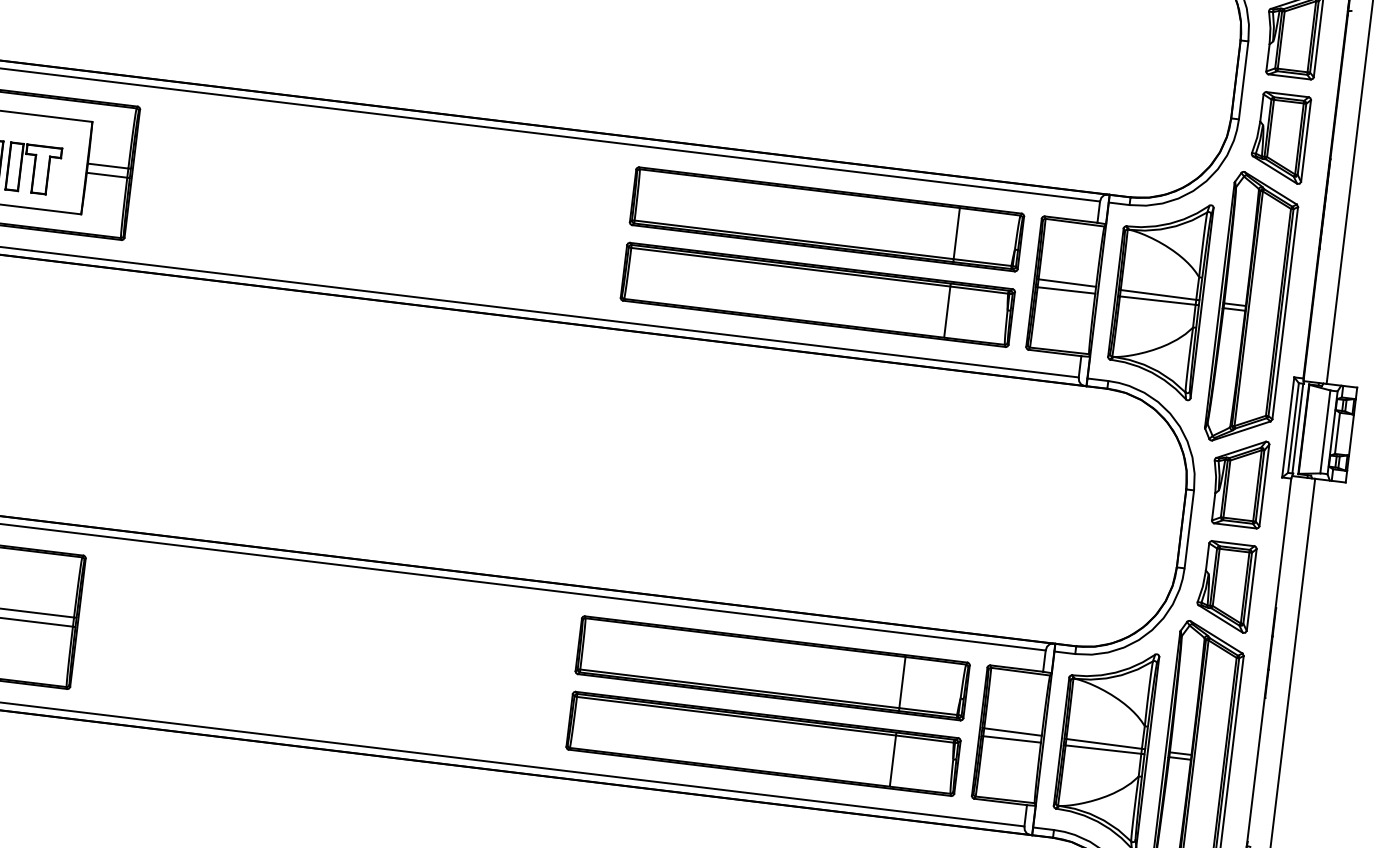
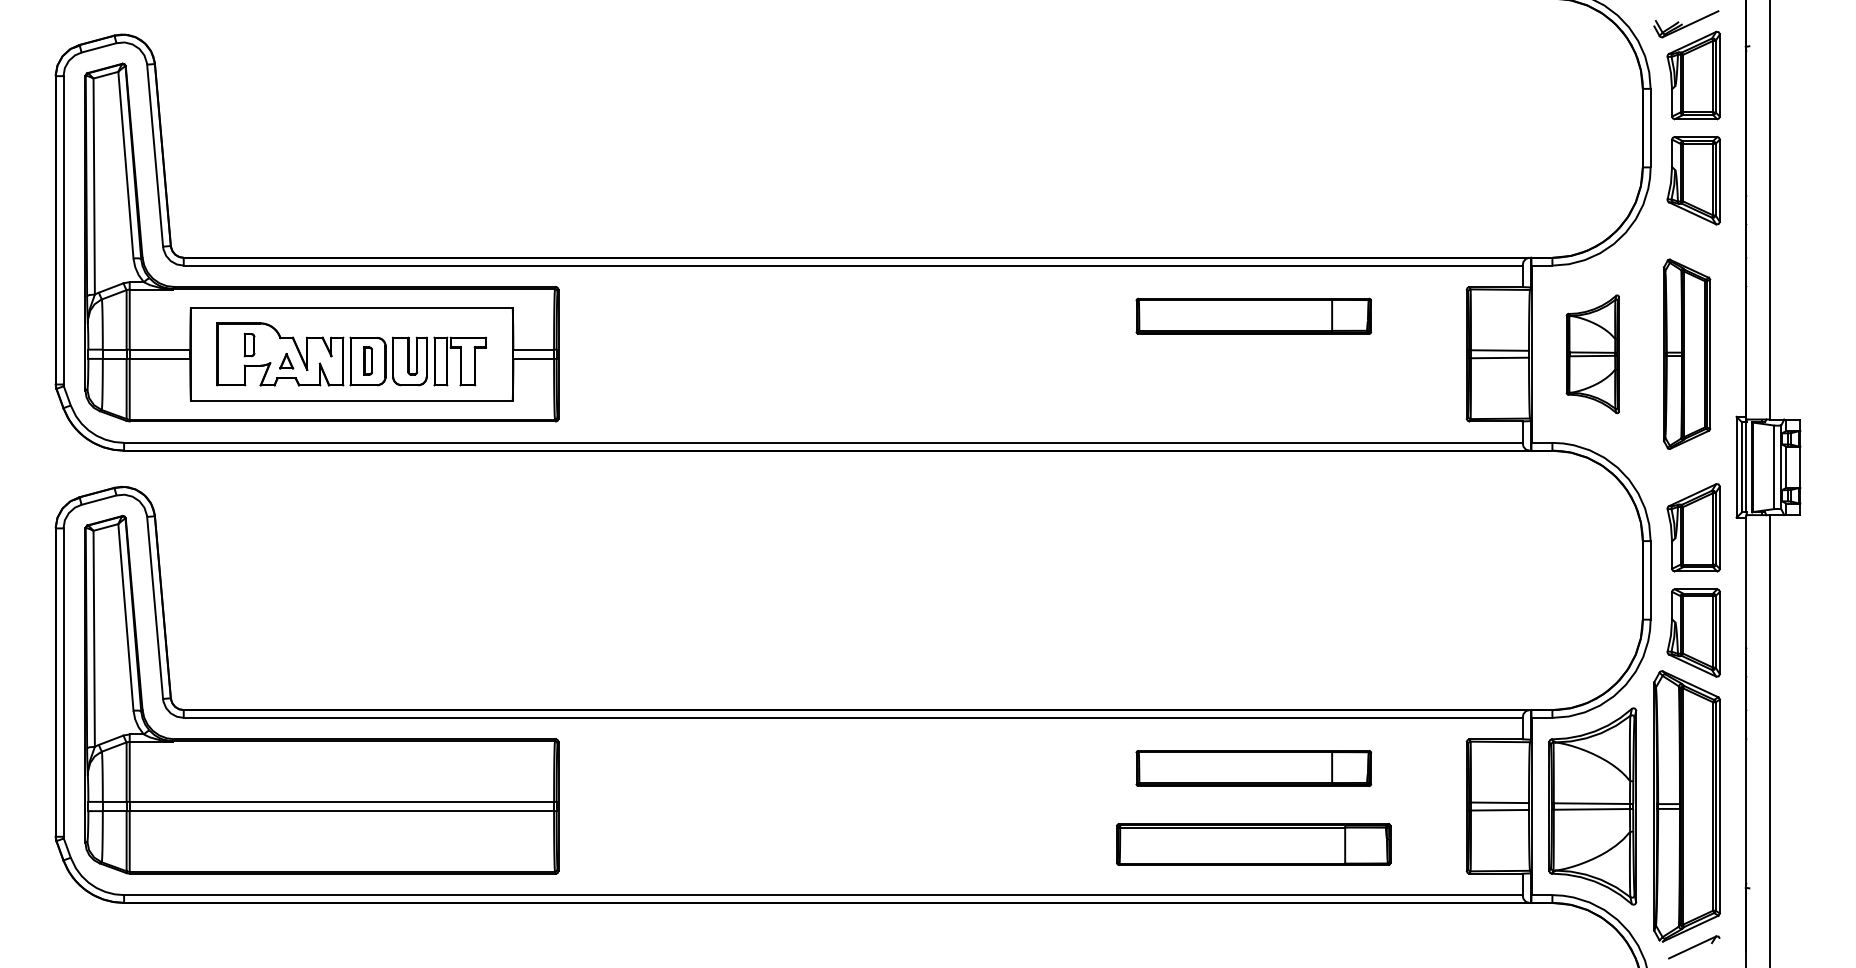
part: (826, 219) -> (1253, 316), size x0.6
part: (817, 295) -> (1253, 392), removed
part: (1158, 298) -> (1592, 354), size x0.6
part: (1252, 309) -> (1686, 354), size x0.7
part: (772, 668) -> (1253, 768), size x0.6
part: (763, 743) -> (1253, 844), size x0.7

